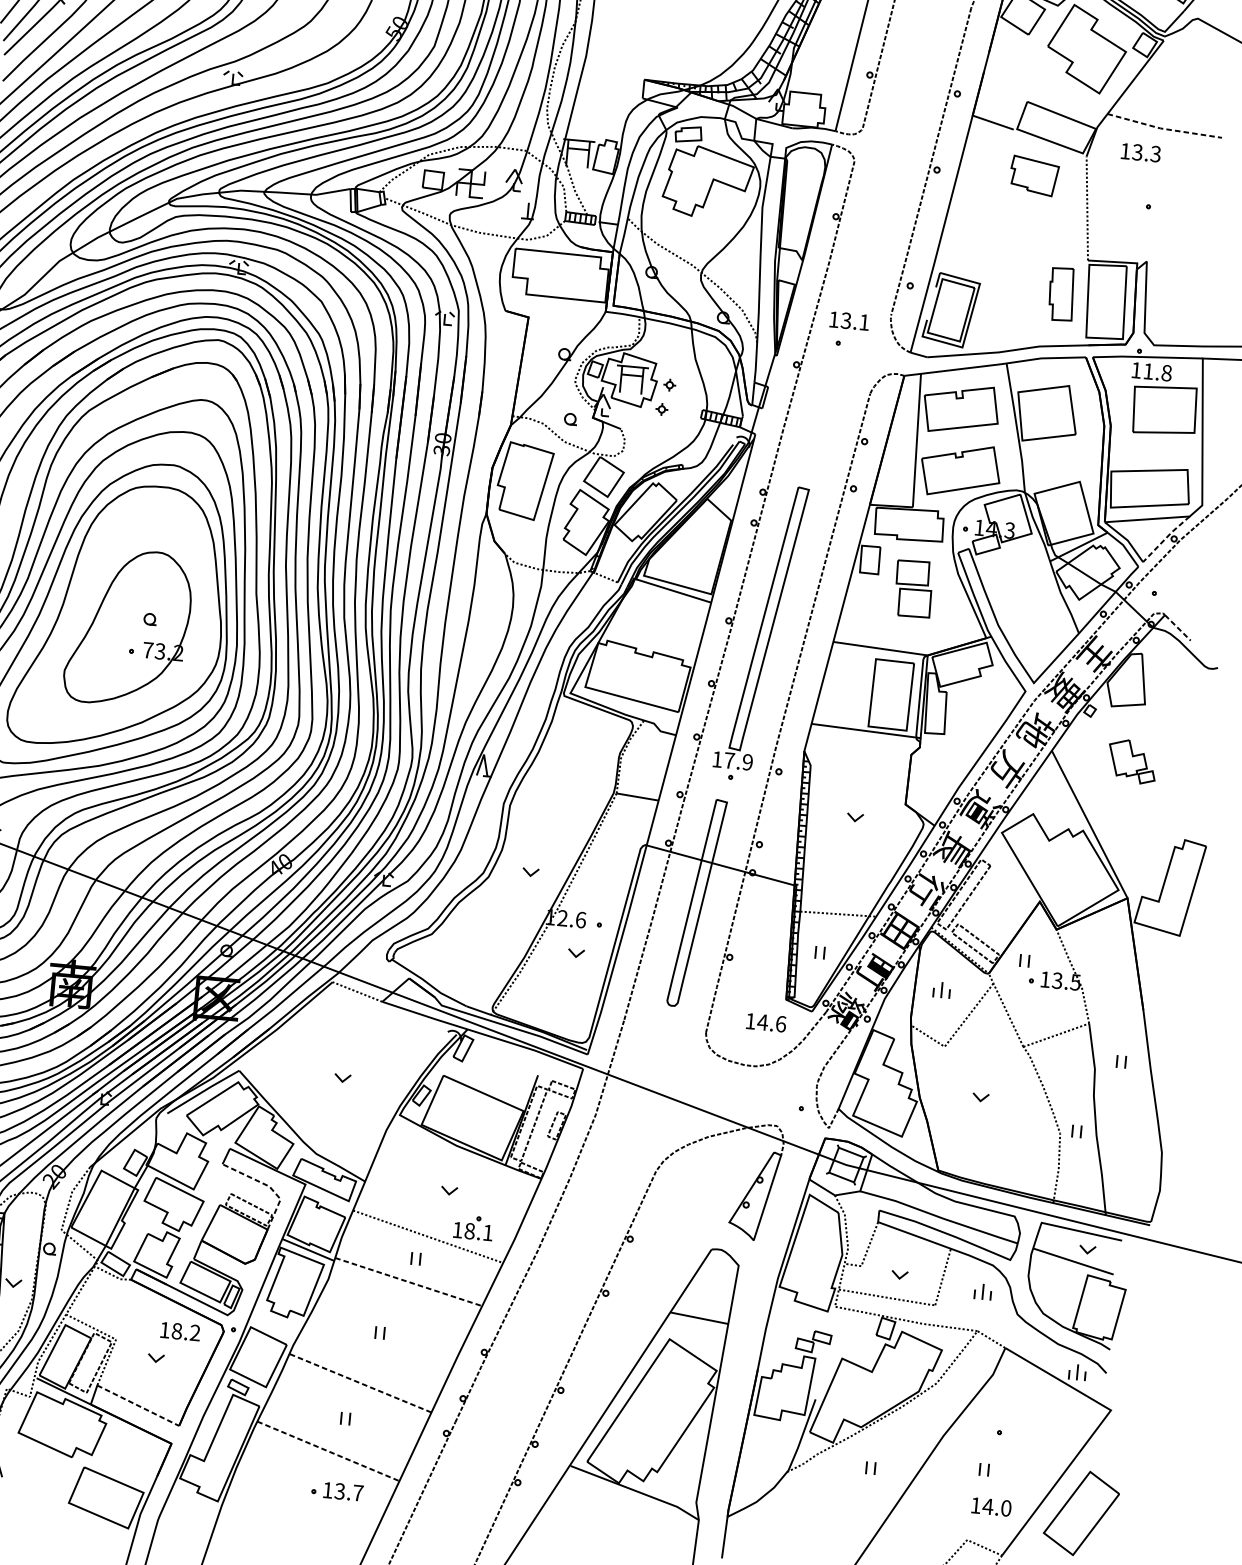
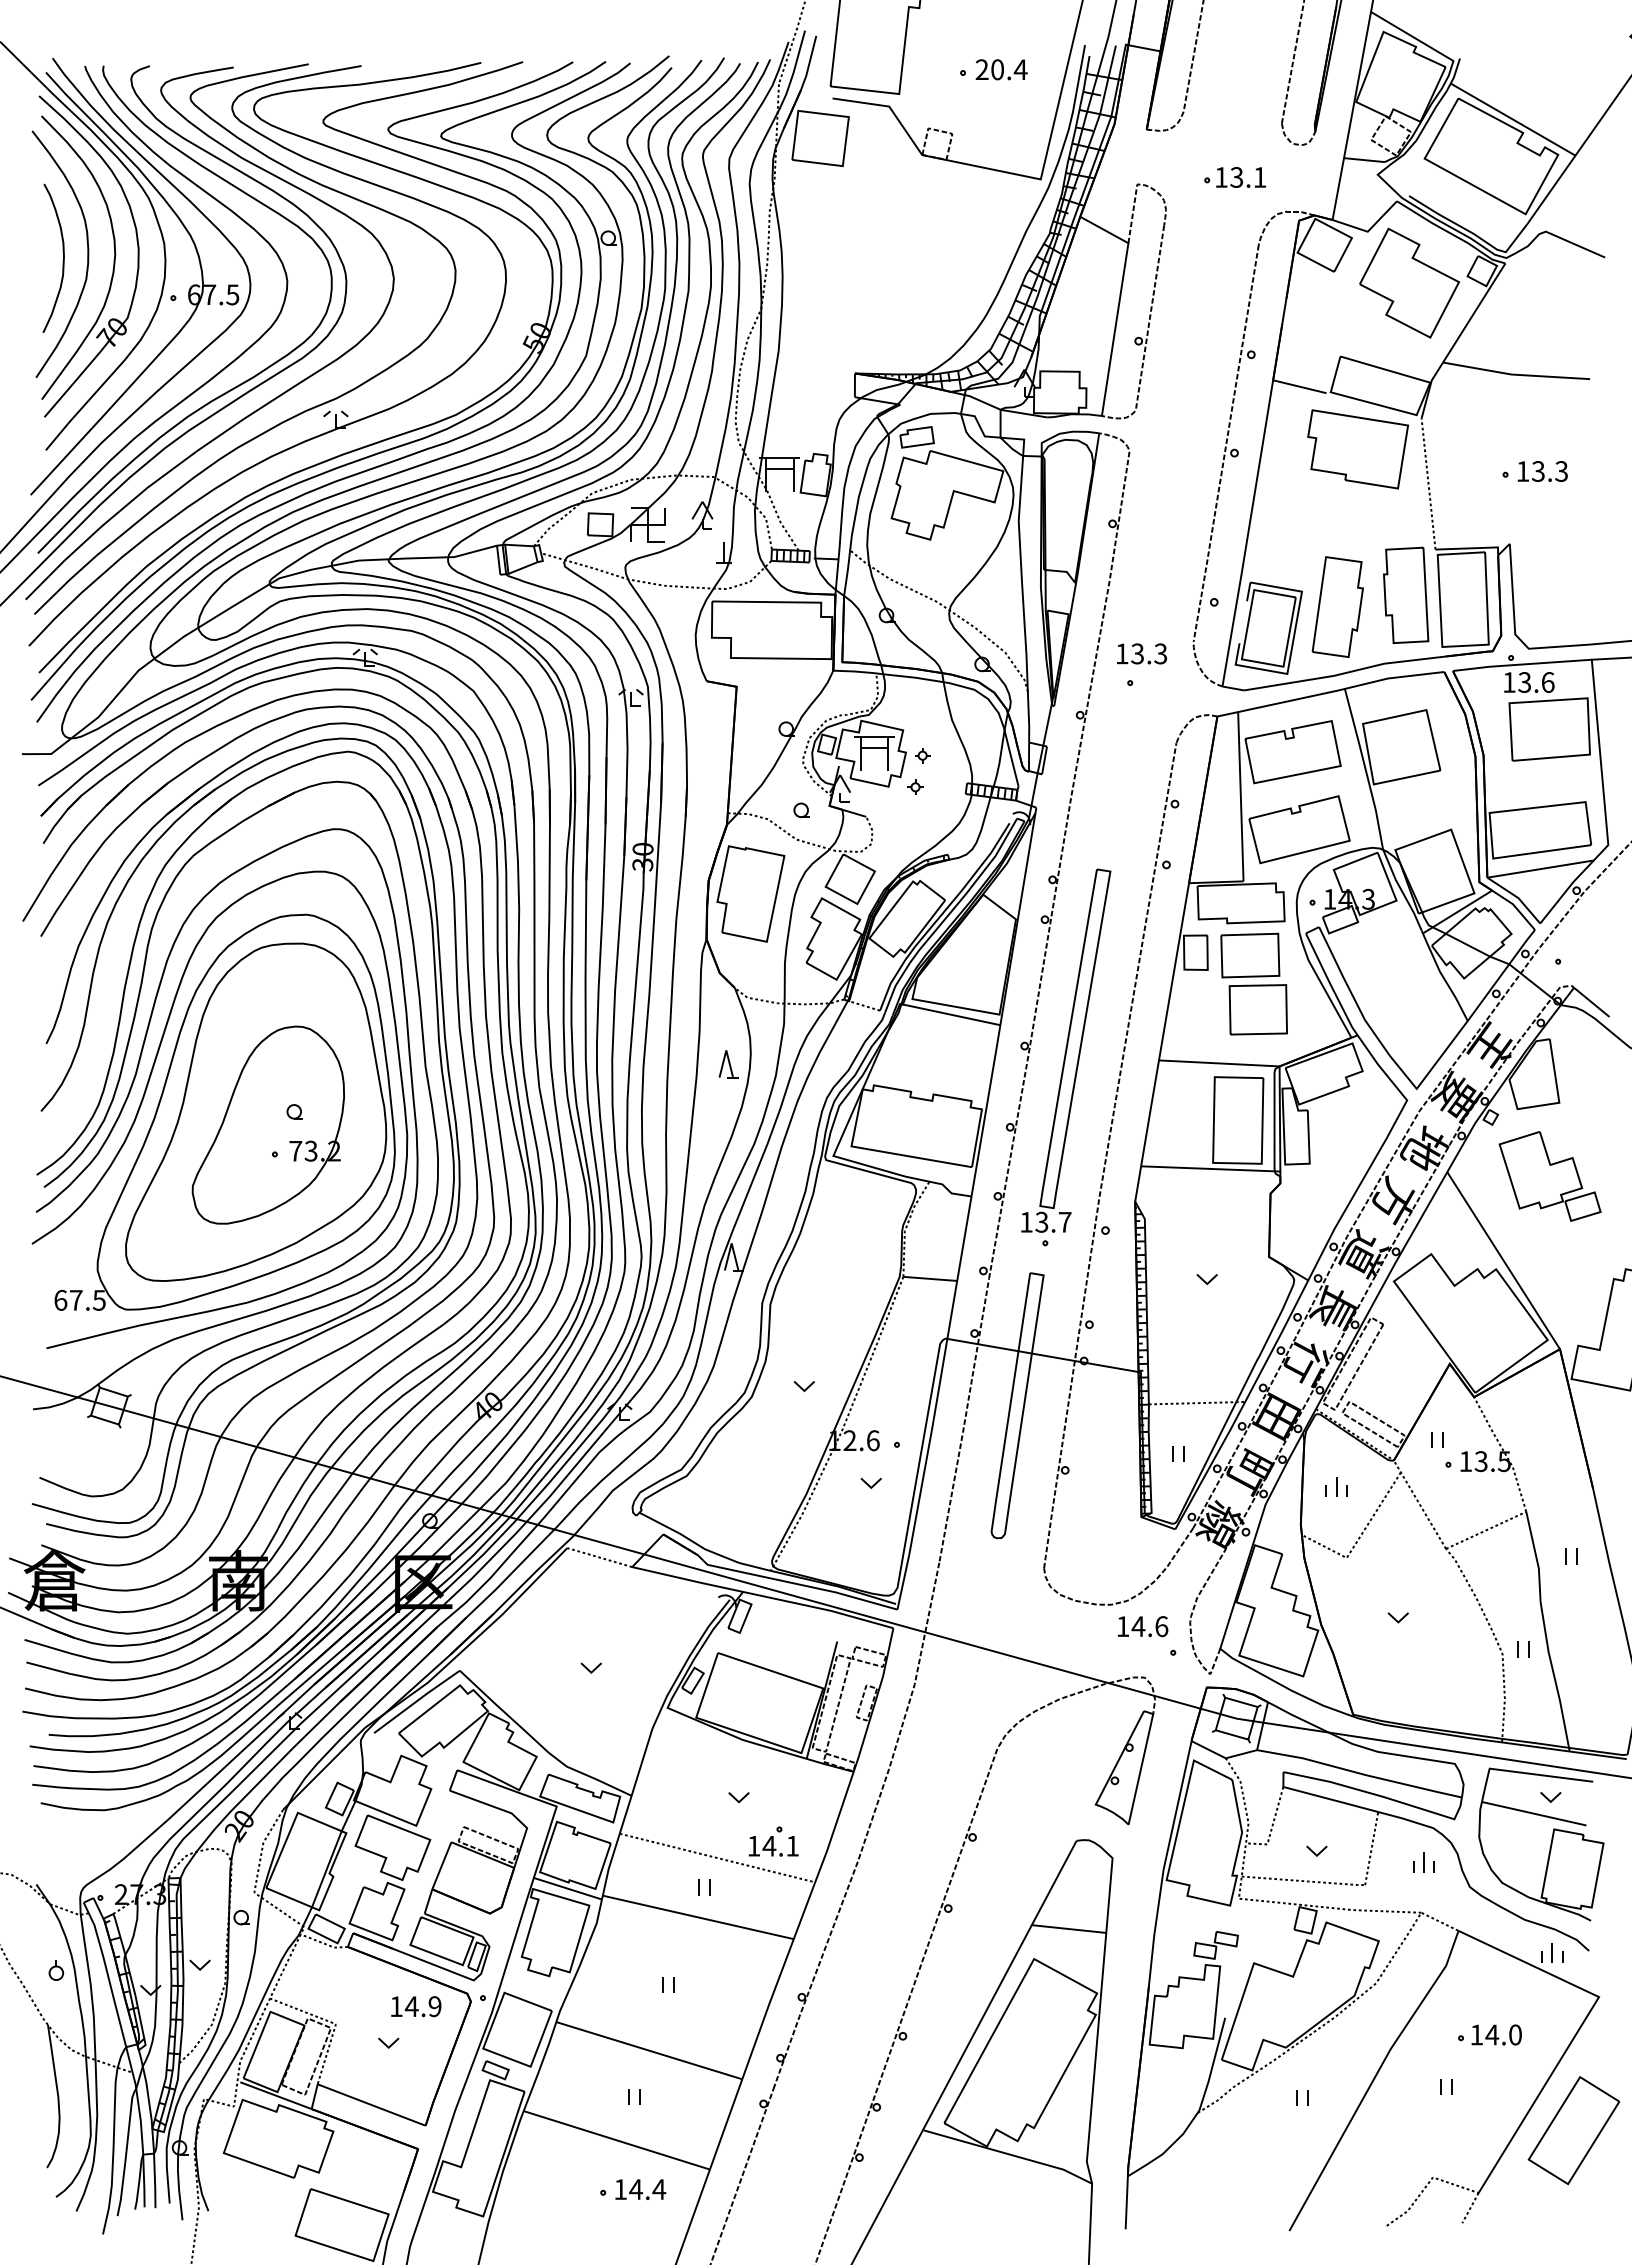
line: (1163, 128) -> (1515, 374), dashed -> solid
text: (1140, 152) -> (1542, 471), moved
part: (1033, 176) -> (1357, 449), size x1.67
part: (1061, 293) -> (1406, 594), size x1.43
part: (1006, 298) -> (1337, 606), added
text: (864, 322) -> (1160, 653), 13.1 -> 13.3
text: (1157, 372) -> (1536, 682), 11.8 -> 13.6
line: (1166, 538) -> (1566, 891), dashed -> solid
part: (913, 588) -> (1253, 983), size x1.43
part: (494, 613) -> (728, 1064), added
line: (1177, 627) -> (1591, 1002), dashed -> solid
text: (738, 760) -> (1053, 1221), 17.9 -> 13.7
part: (1131, 761) -> (1549, 1176), size x1.67
text: (766, 1022) -> (1143, 1626), moved
line: (269, 1186) -> (511, 1813), dashed -> solid
text: (469, 1230) -> (769, 1845), 18.1 -> 14.1
line: (408, 1282) -> (698, 1917), dashed -> solid
text: (185, 1331) -> (422, 2006), 18.2 -> 14.9
line: (359, 1383) -> (648, 2050), dashed -> solid
line: (137, 1405) -> (370, 2104), dashed -> solid
line: (328, 1451) -> (616, 2140), dashed -> solid
text: (348, 1492) -> (647, 2189), 13.7 -> 14.4
text: (991, 1506) -> (1496, 2034), moved

